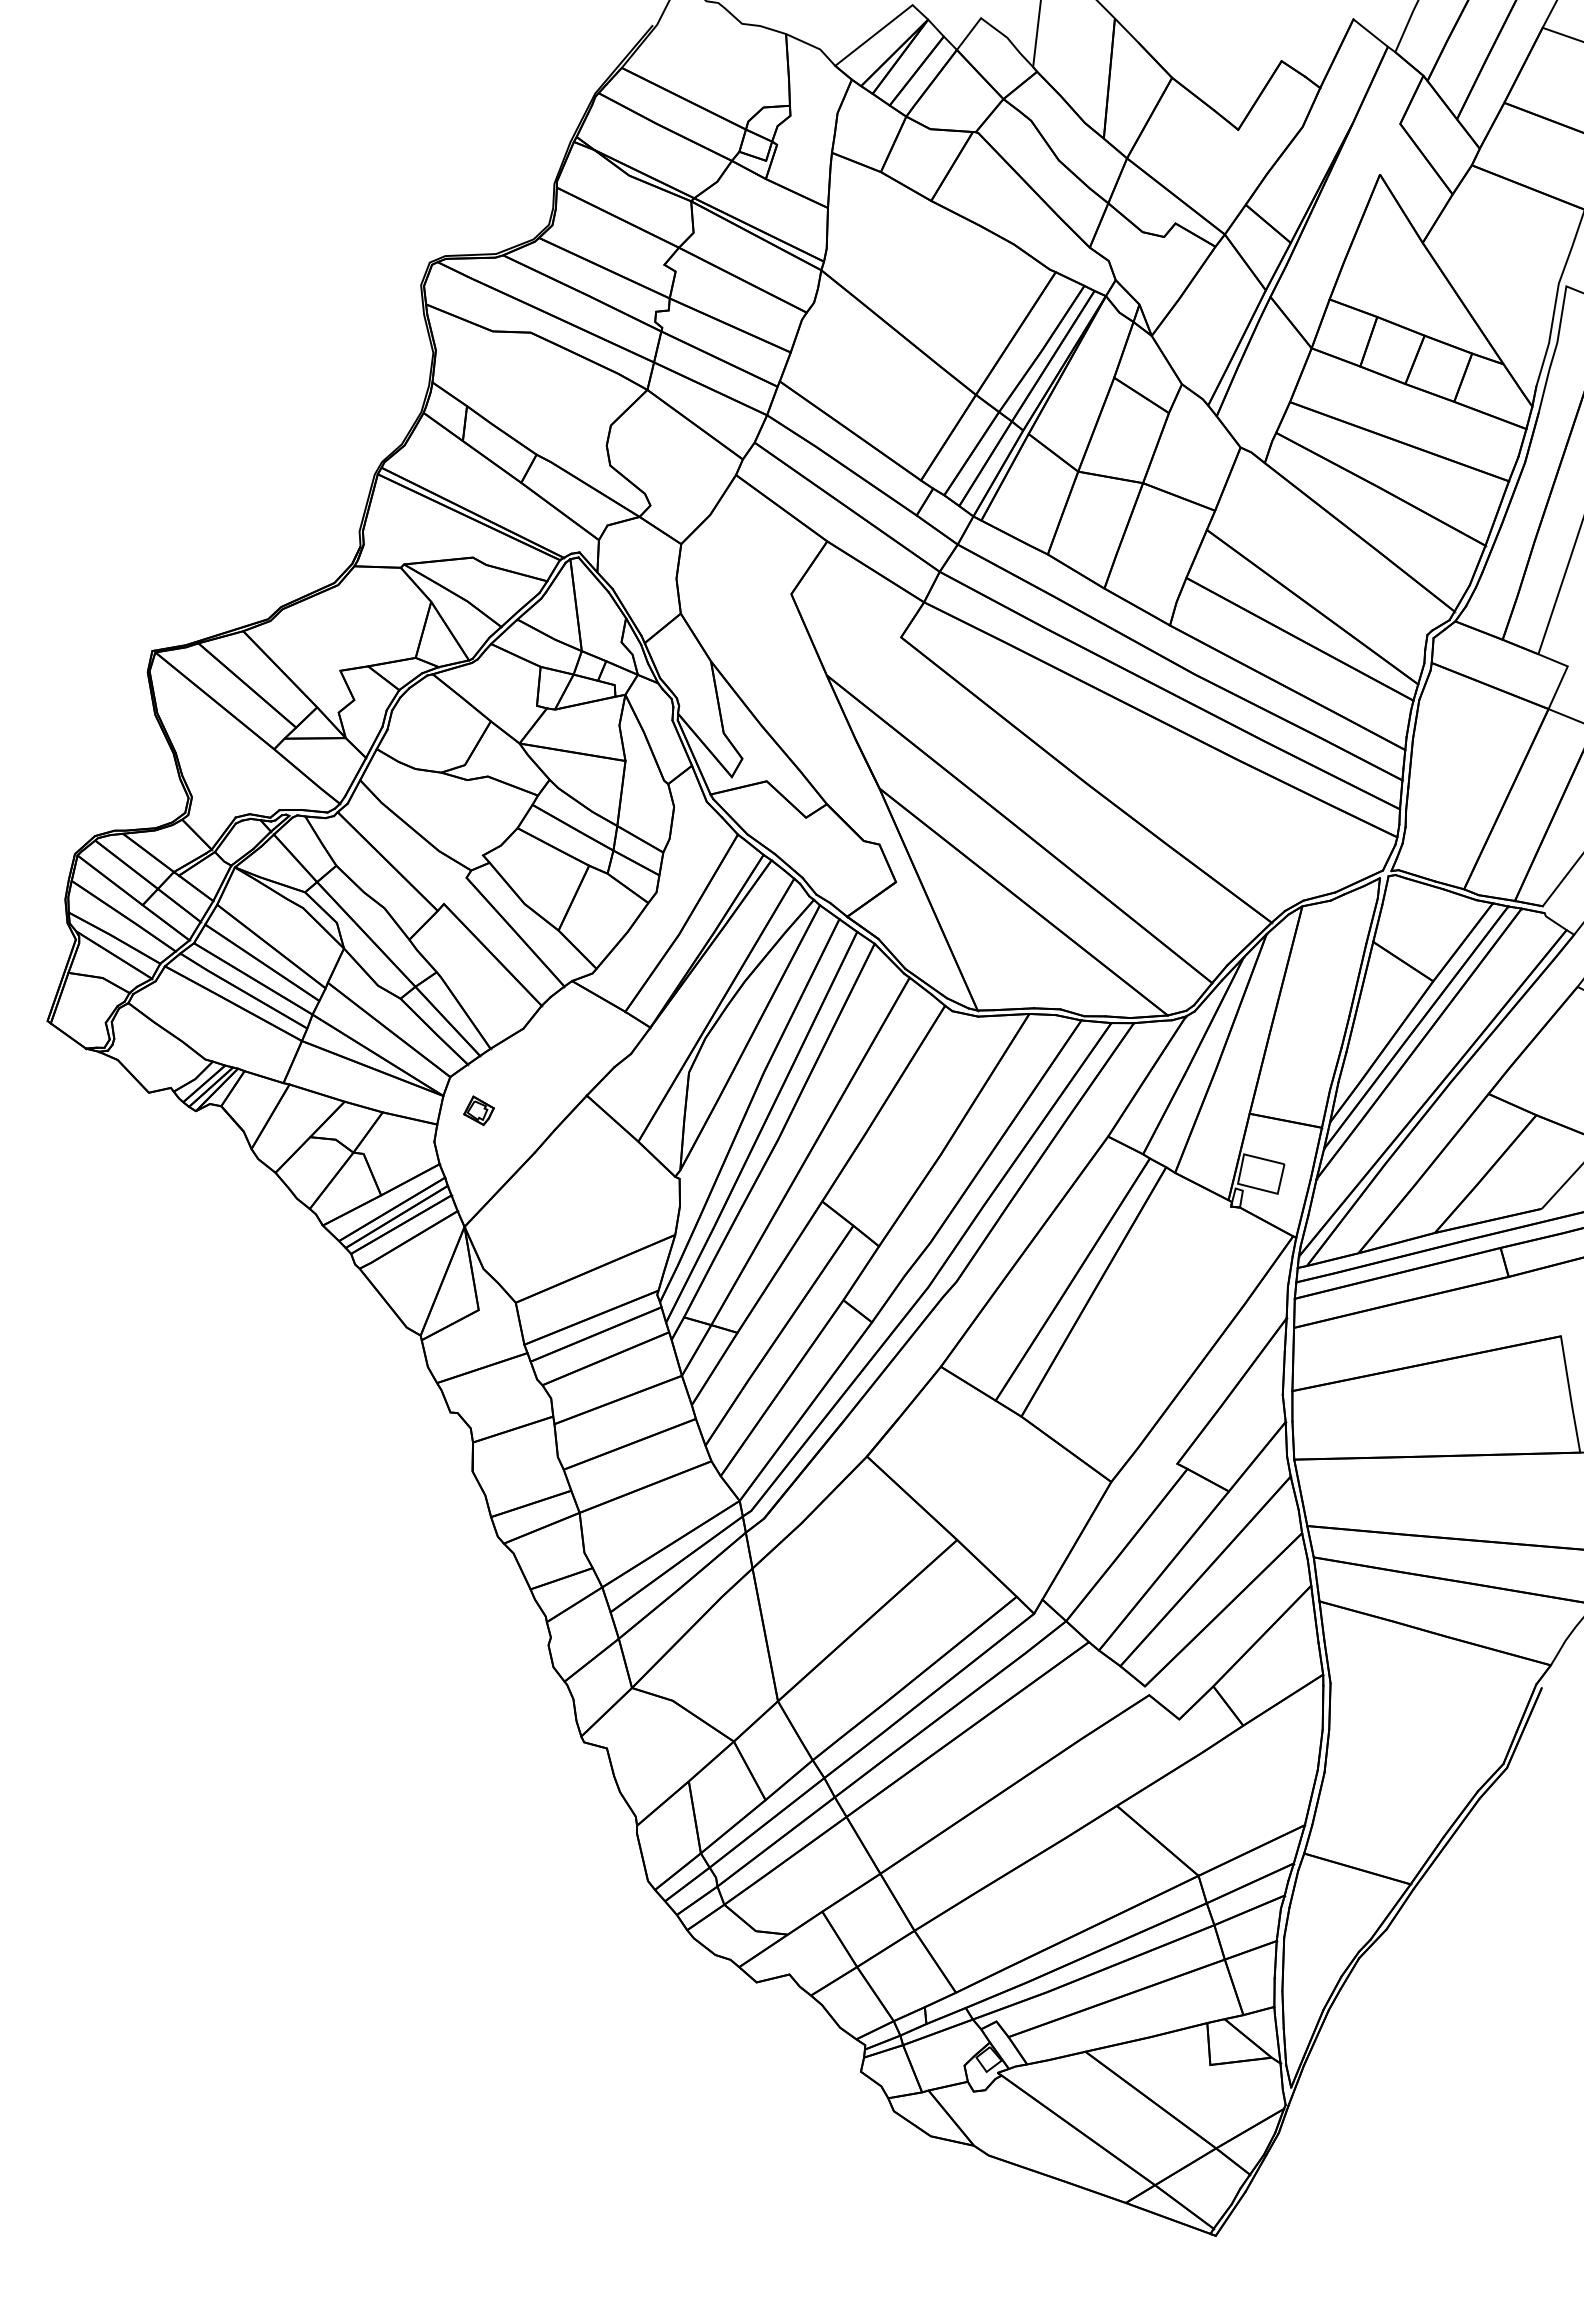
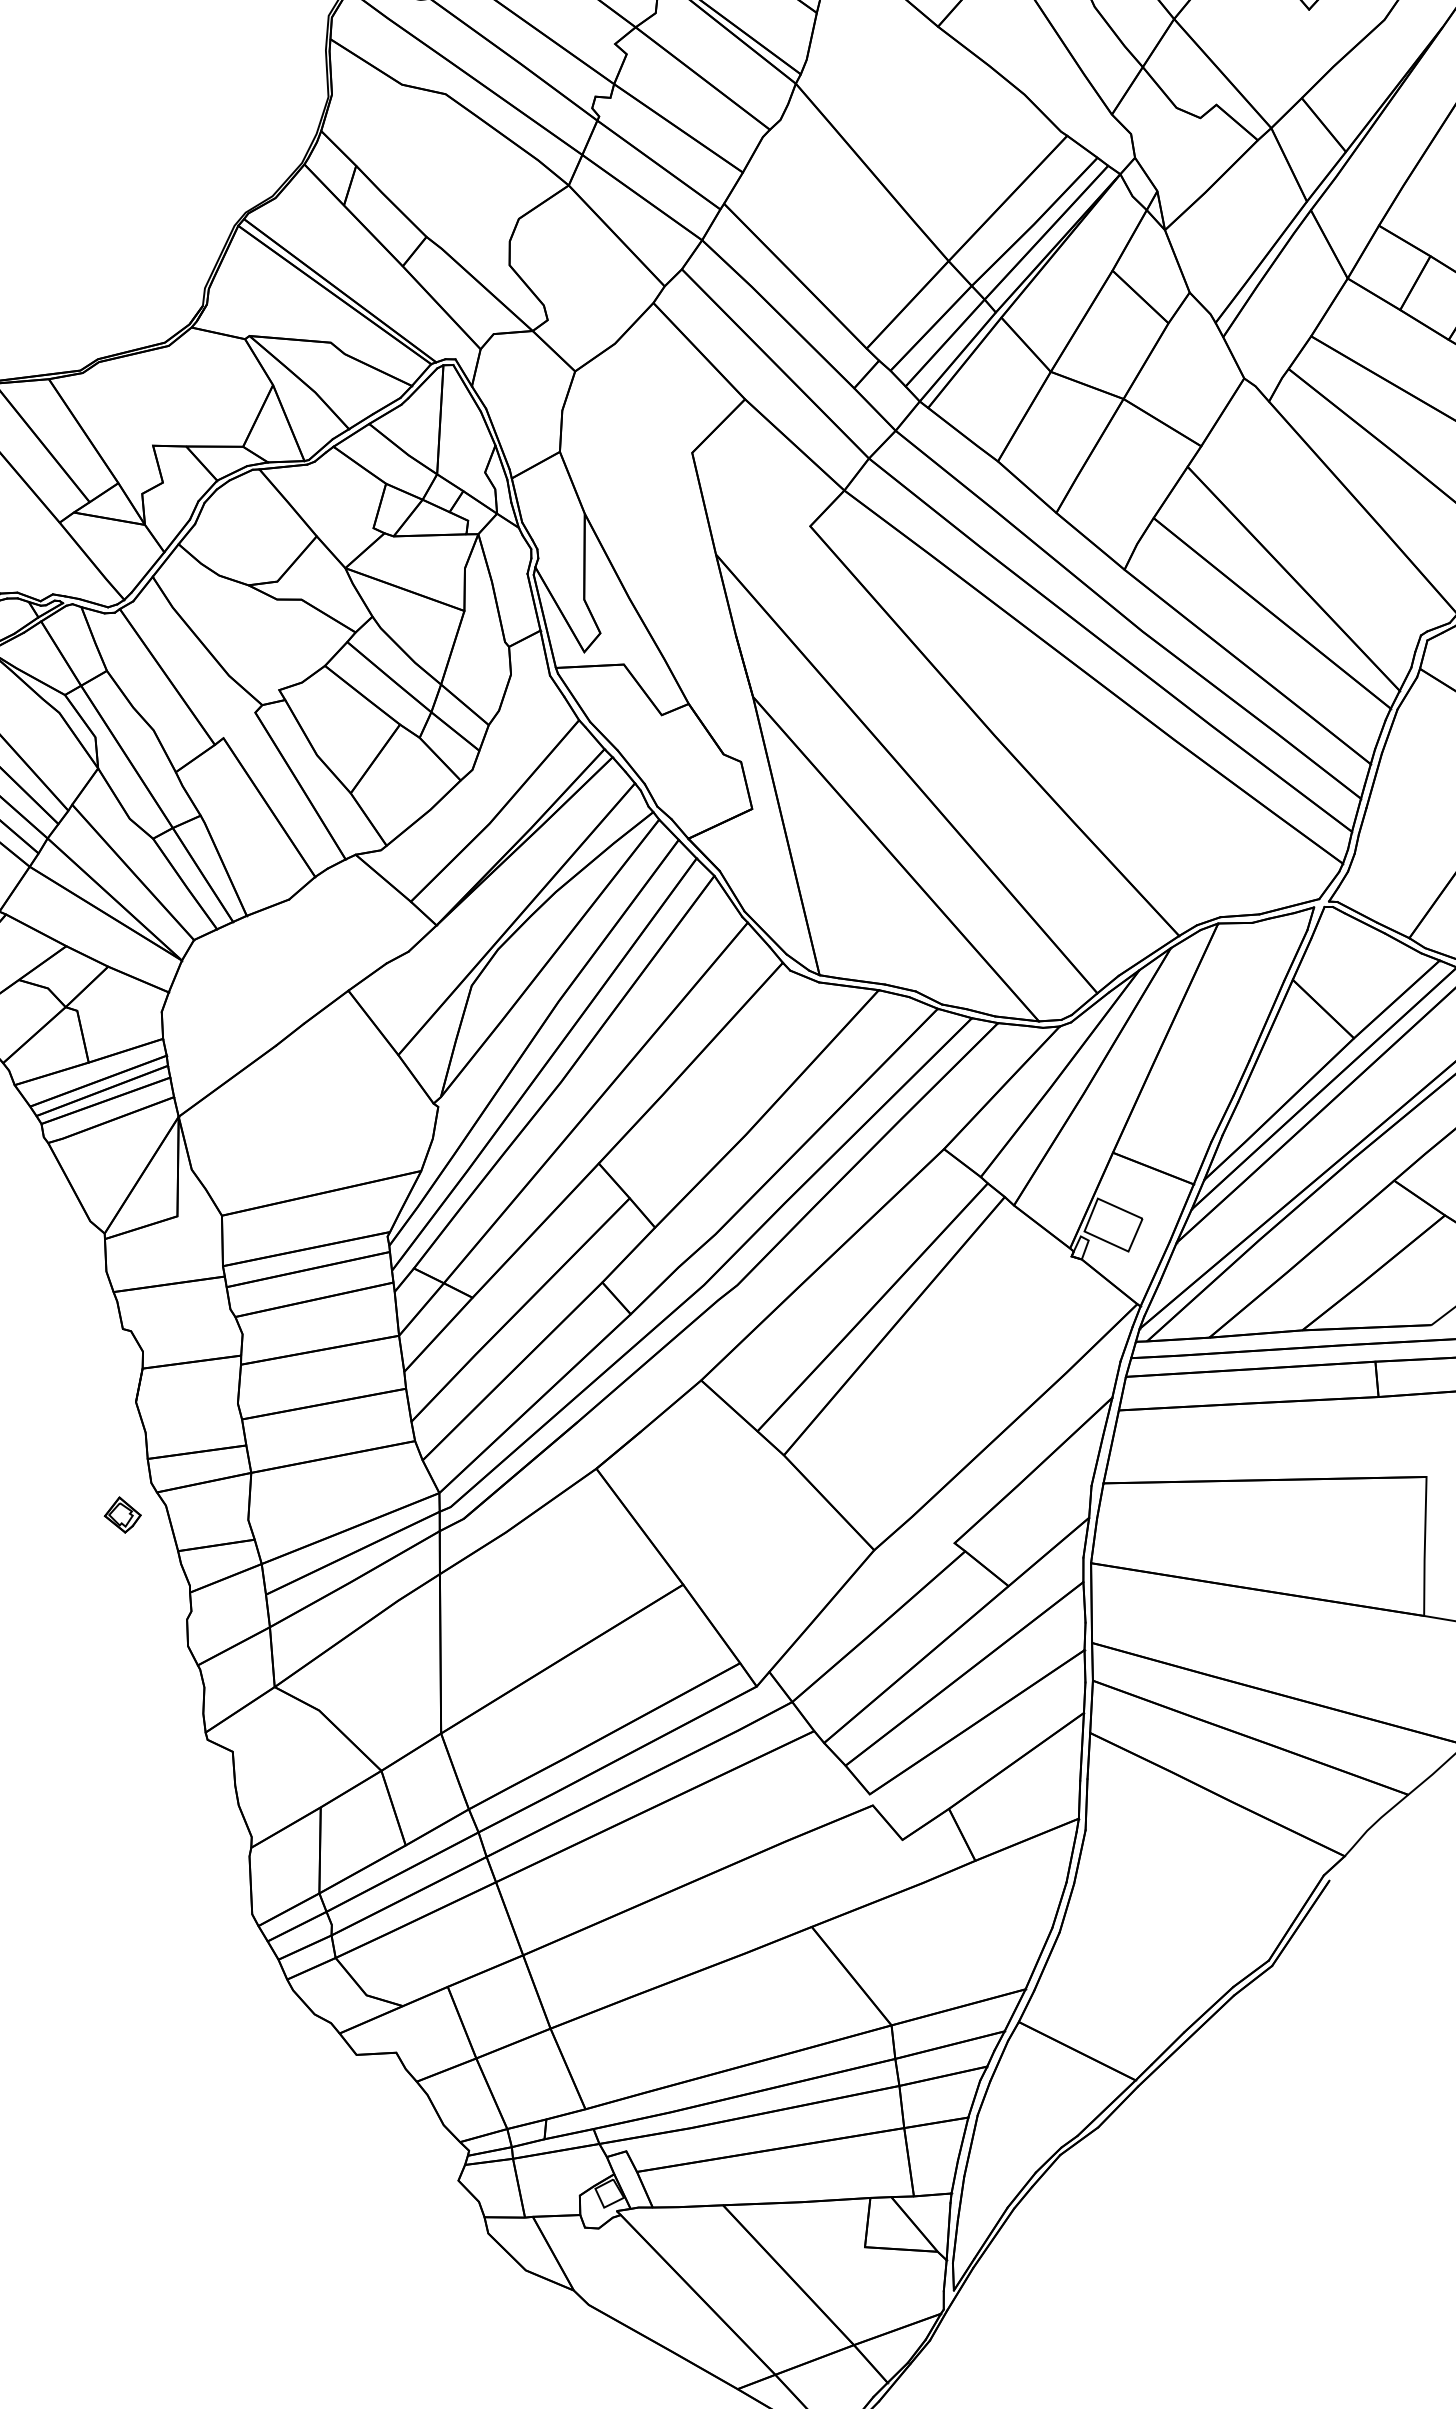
part: (478, 1110) -> (122, 1514), moved

